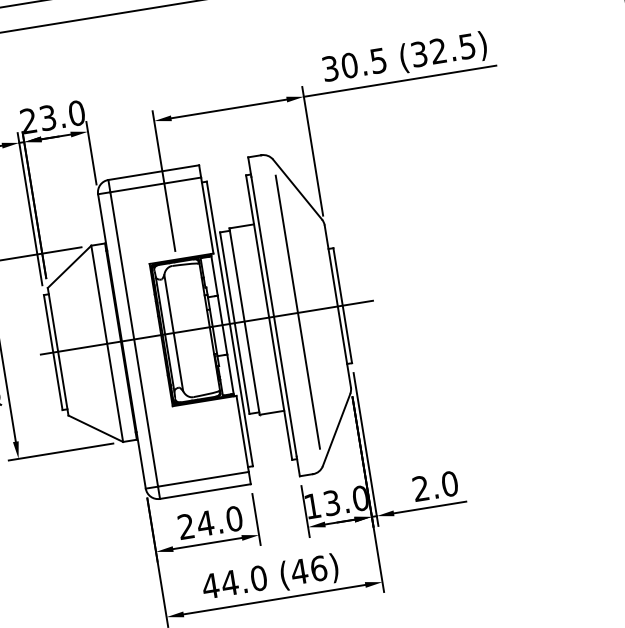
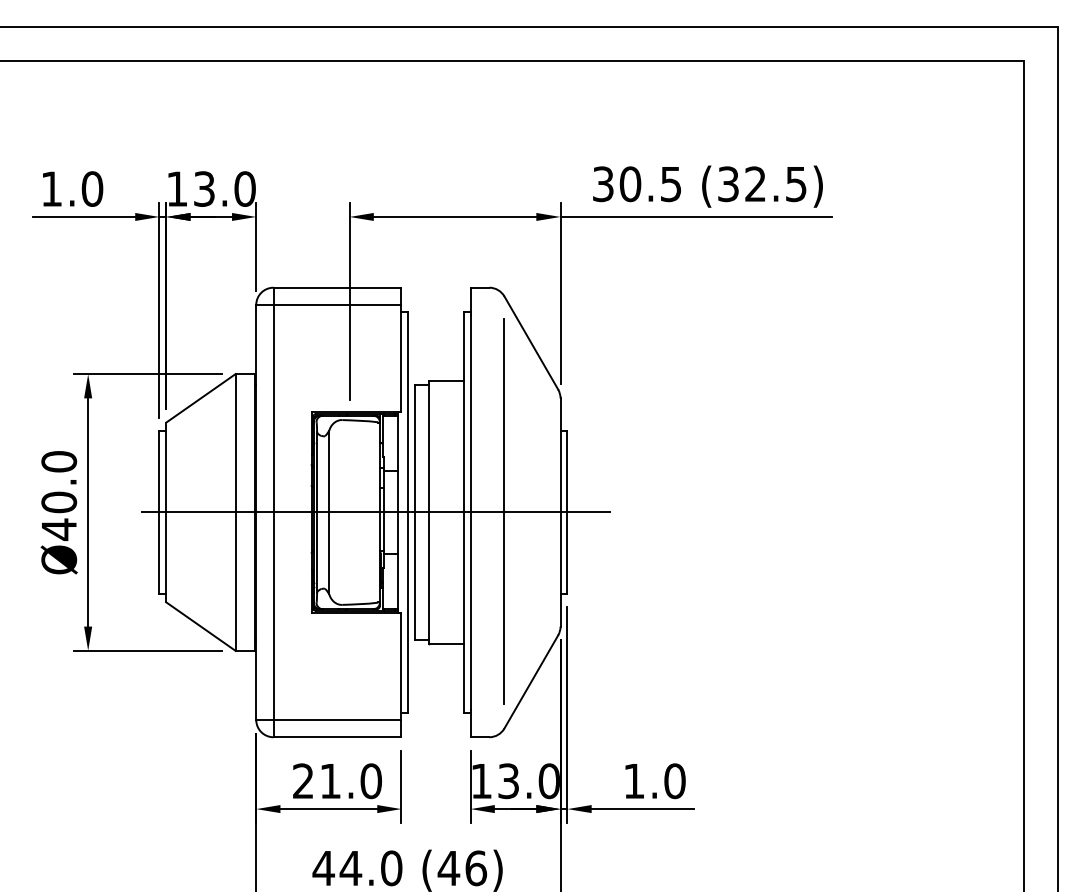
text: (28, 120) -> (176, 188), 23.0 -> 13.0
text: (420, 488) -> (633, 780), 2.0 -> 1.0
text: (205, 523) -> (330, 781), 24.0 -> 21.0

